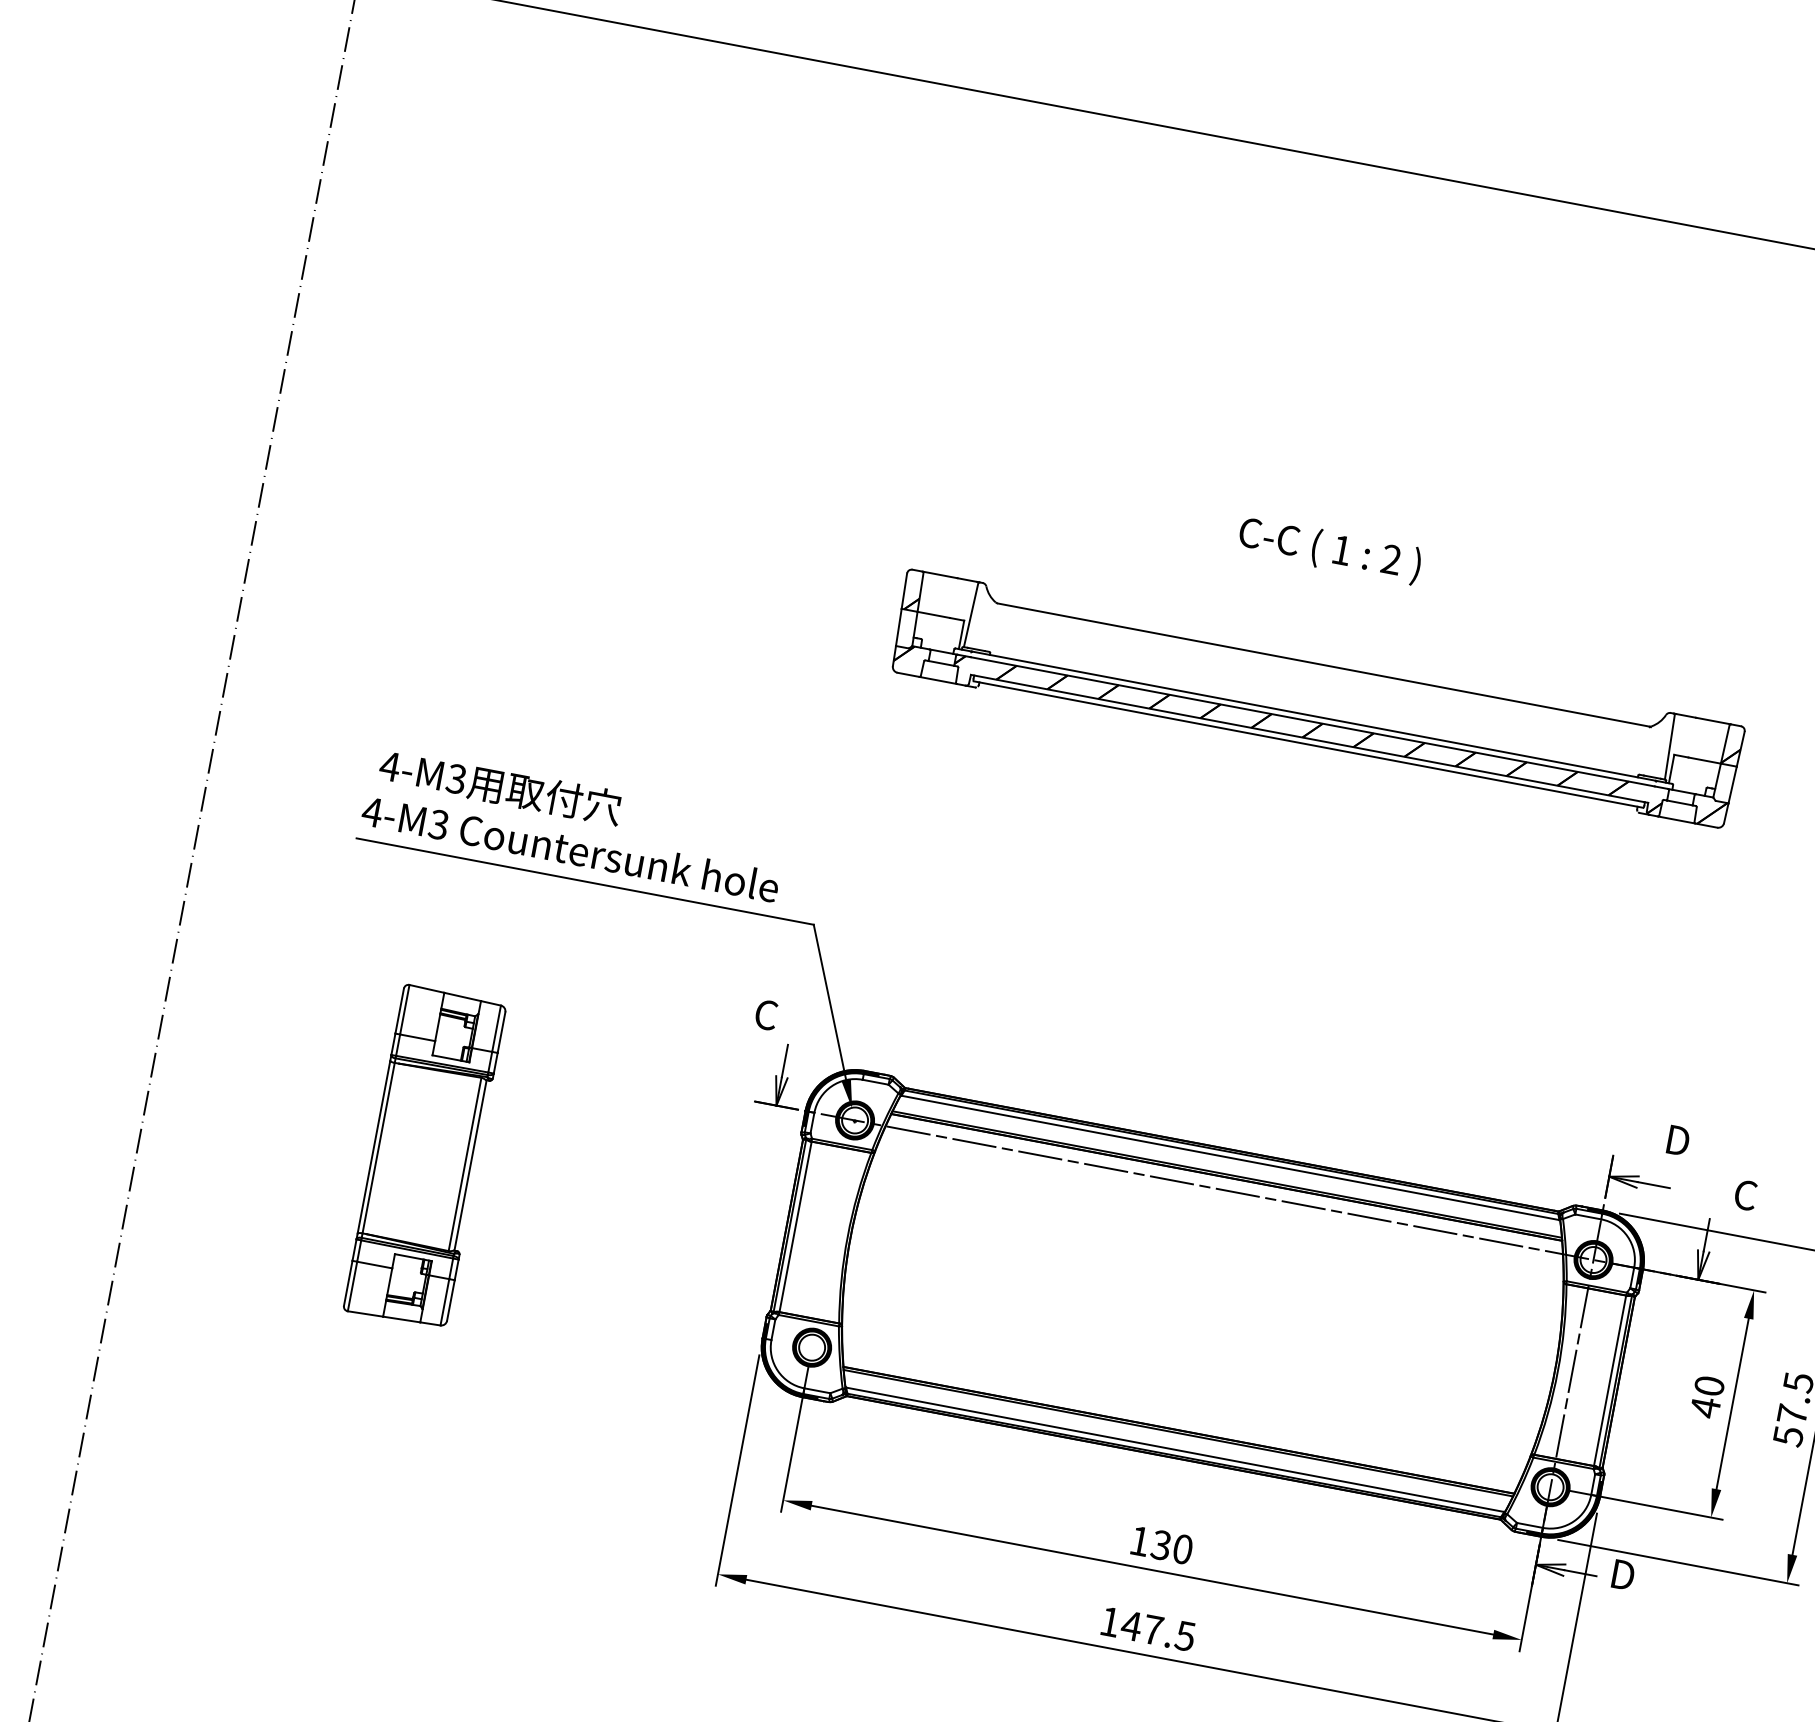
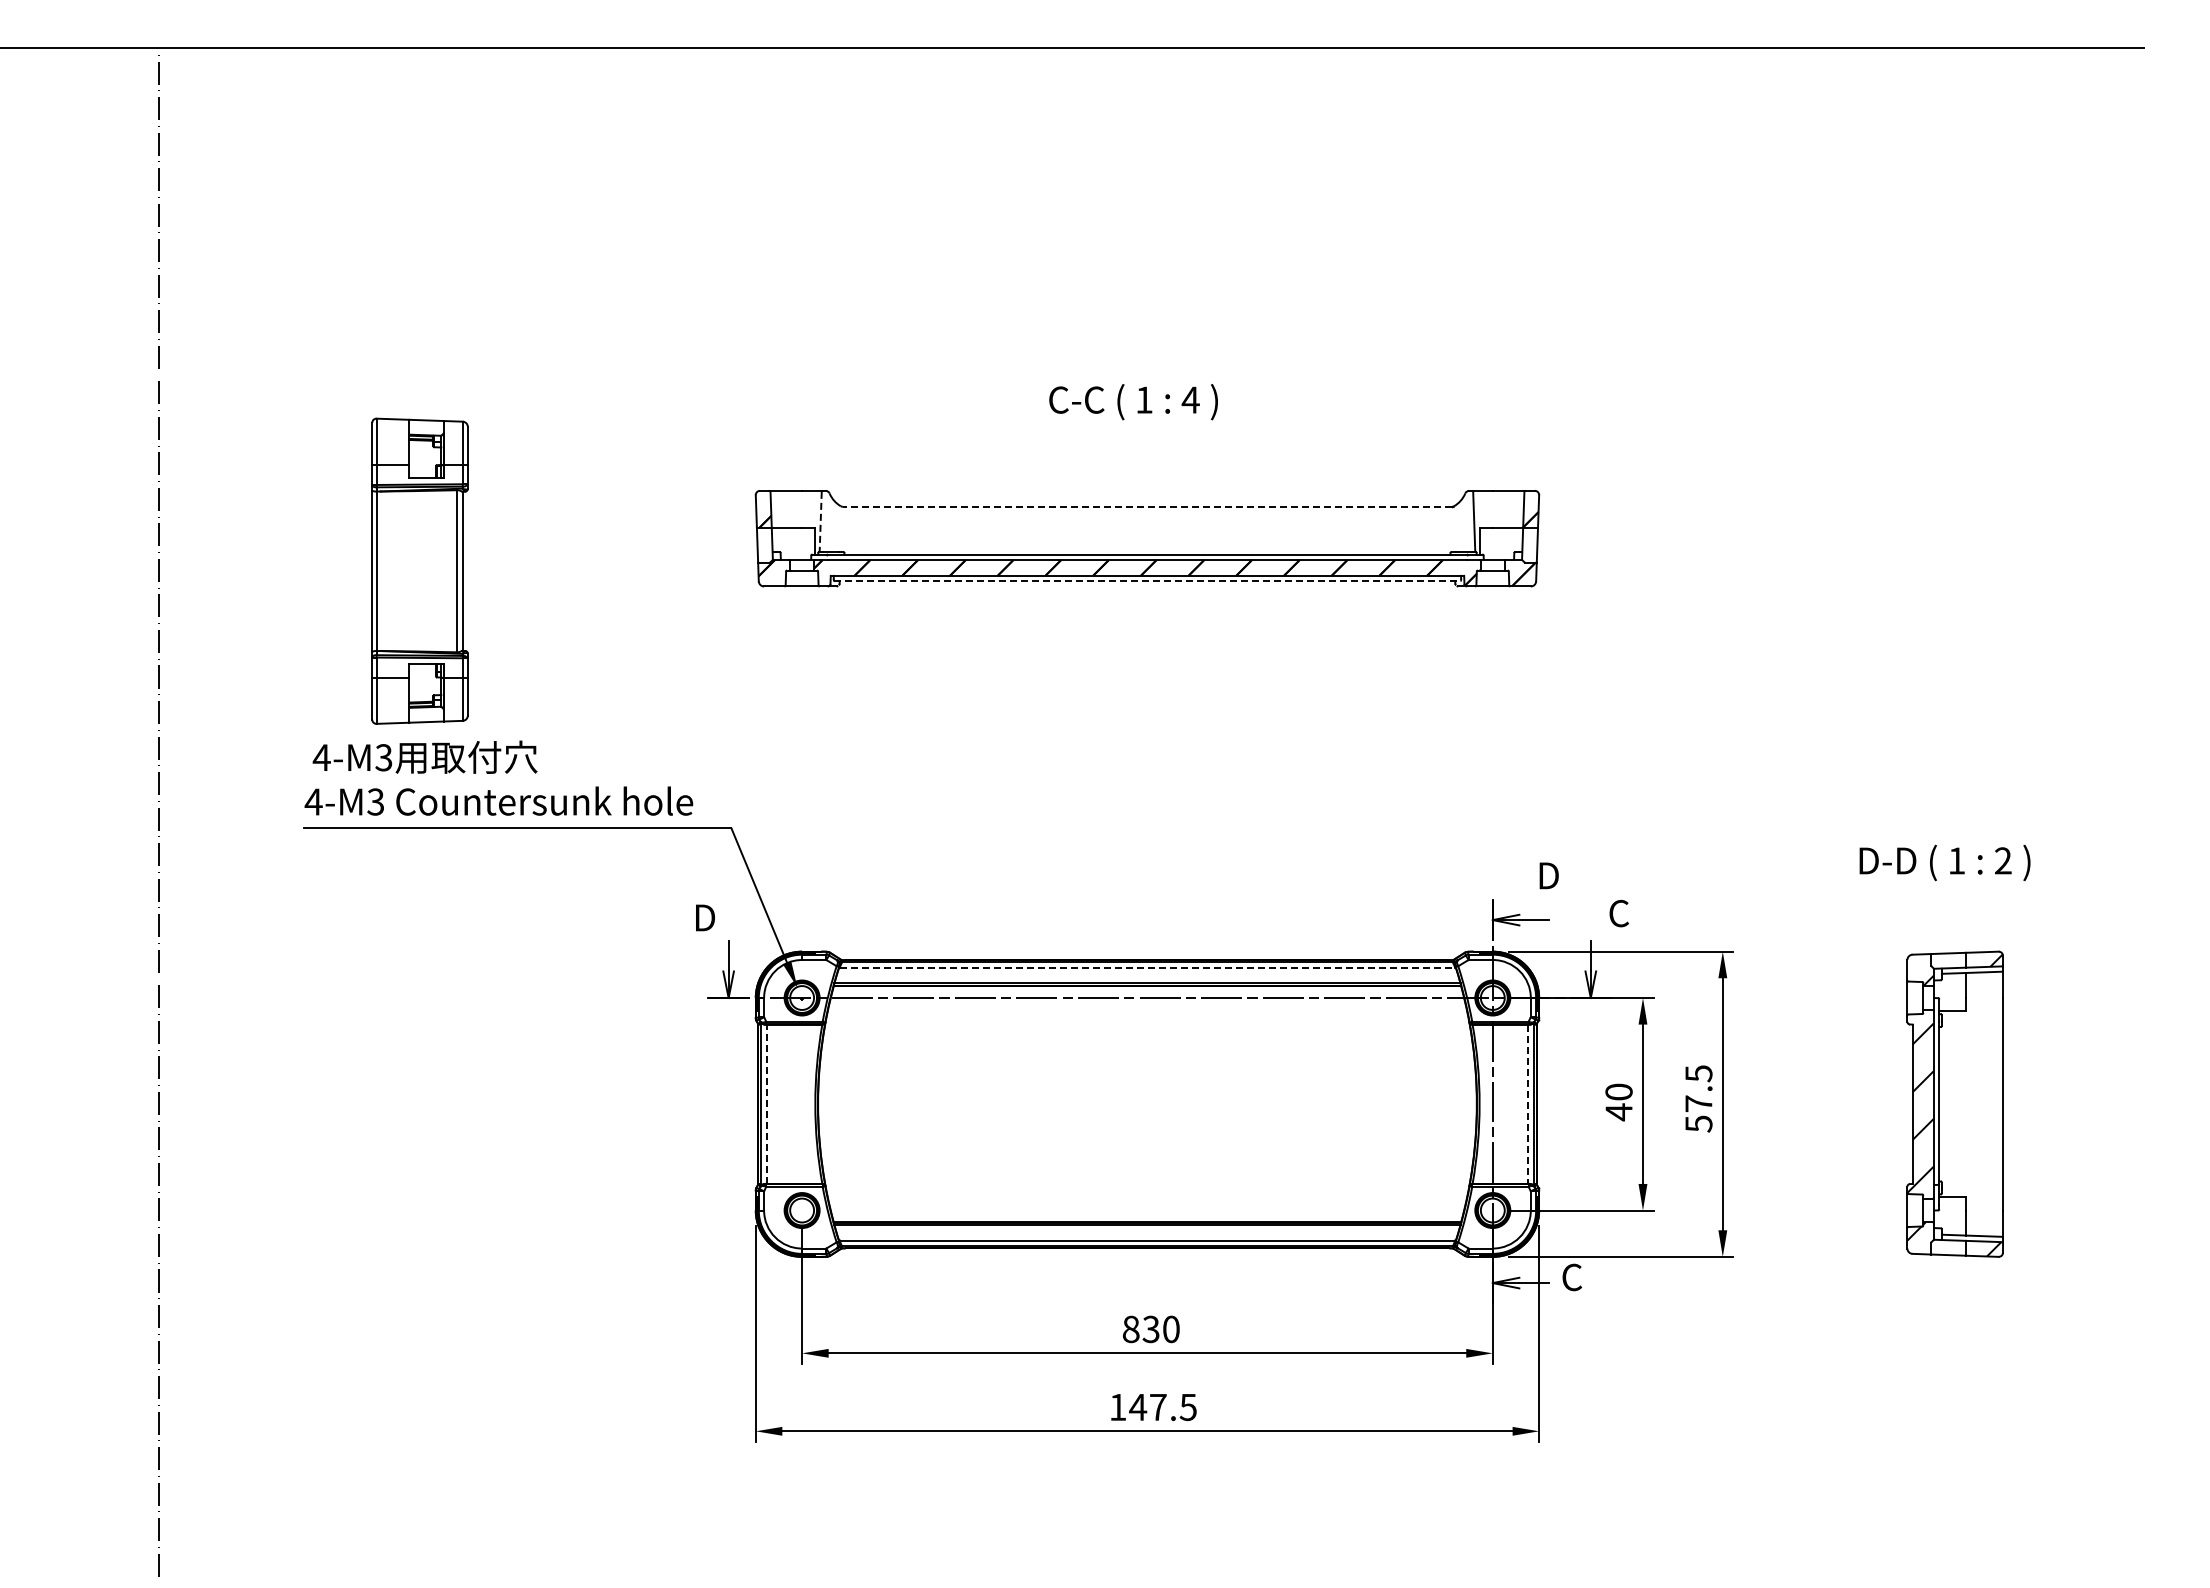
text: (1391, 559) -> (1190, 399), 2 -> 4
line: (970, 615) -> (820, 522), solid -> dashed
line: (1323, 664) -> (1147, 506), solid -> dashed
line: (1308, 744) -> (1147, 581), solid -> dashed
text: (766, 1014) -> (704, 917), C -> D
part: (424, 1155) -> (419, 570), moved
line: (1230, 1157) -> (1147, 967), solid -> dashed
line: (795, 1227) -> (766, 1104), solid -> dashed
line: (1610, 1381) -> (1528, 1104), solid -> dashed
text: (1140, 1541) -> (1131, 1329), 130 -> 830
text: (1622, 1574) -> (1572, 1277), D -> C

